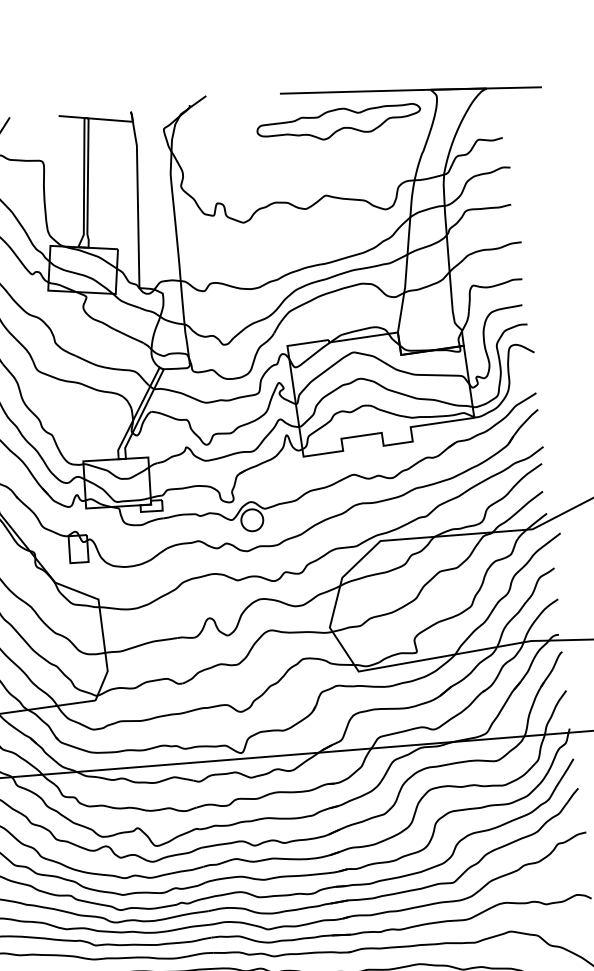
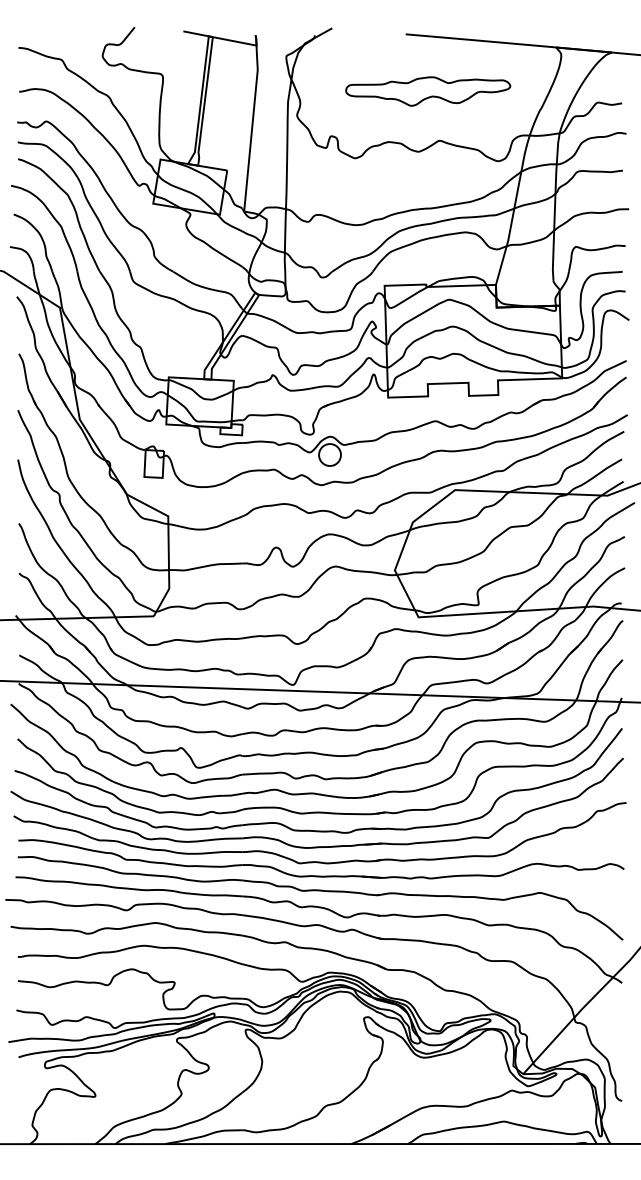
part: (339, 123) -> (428, 91), moved

